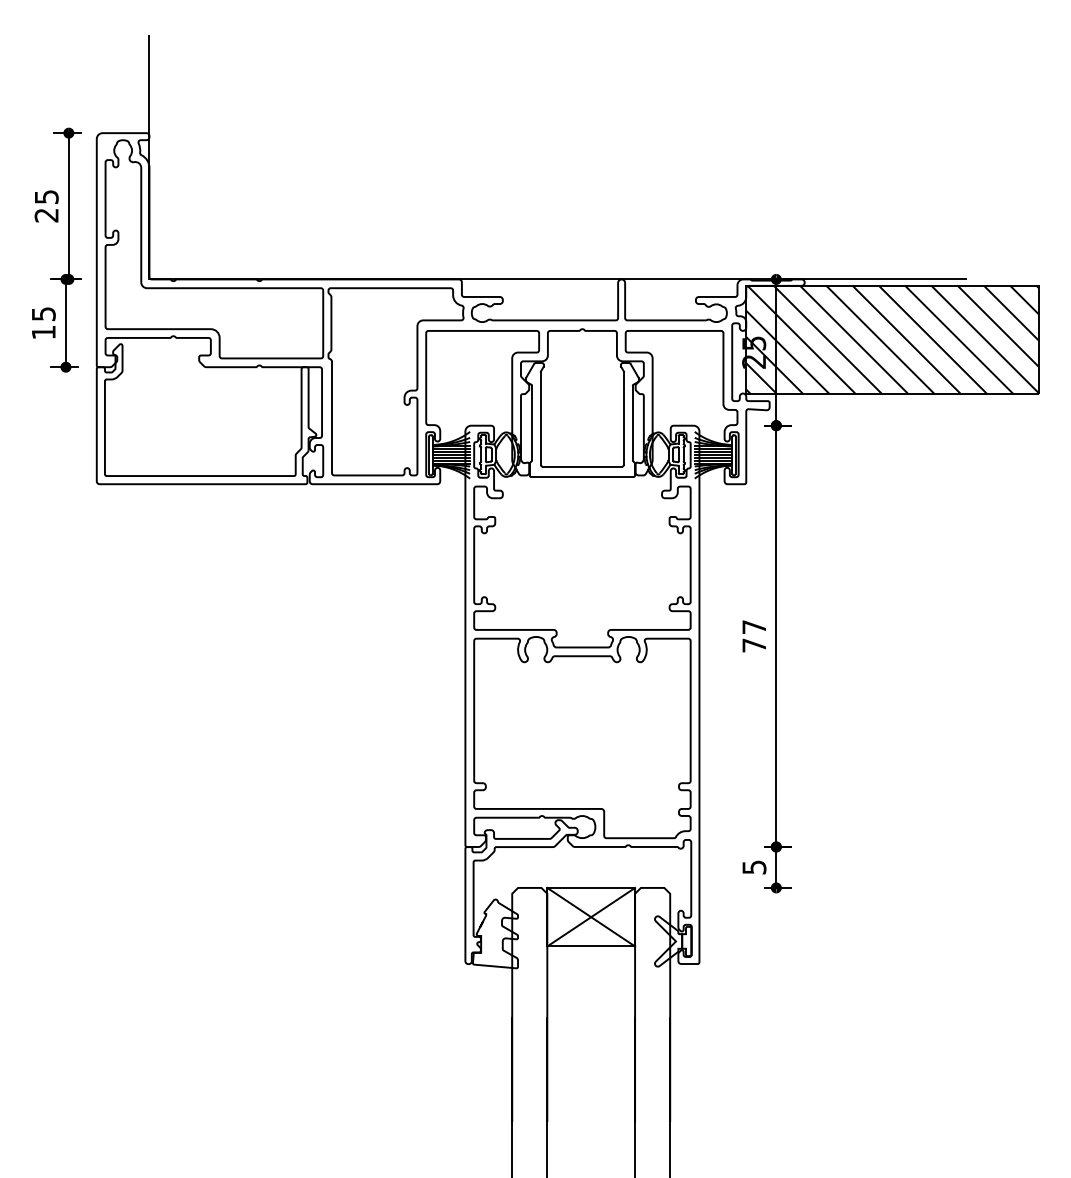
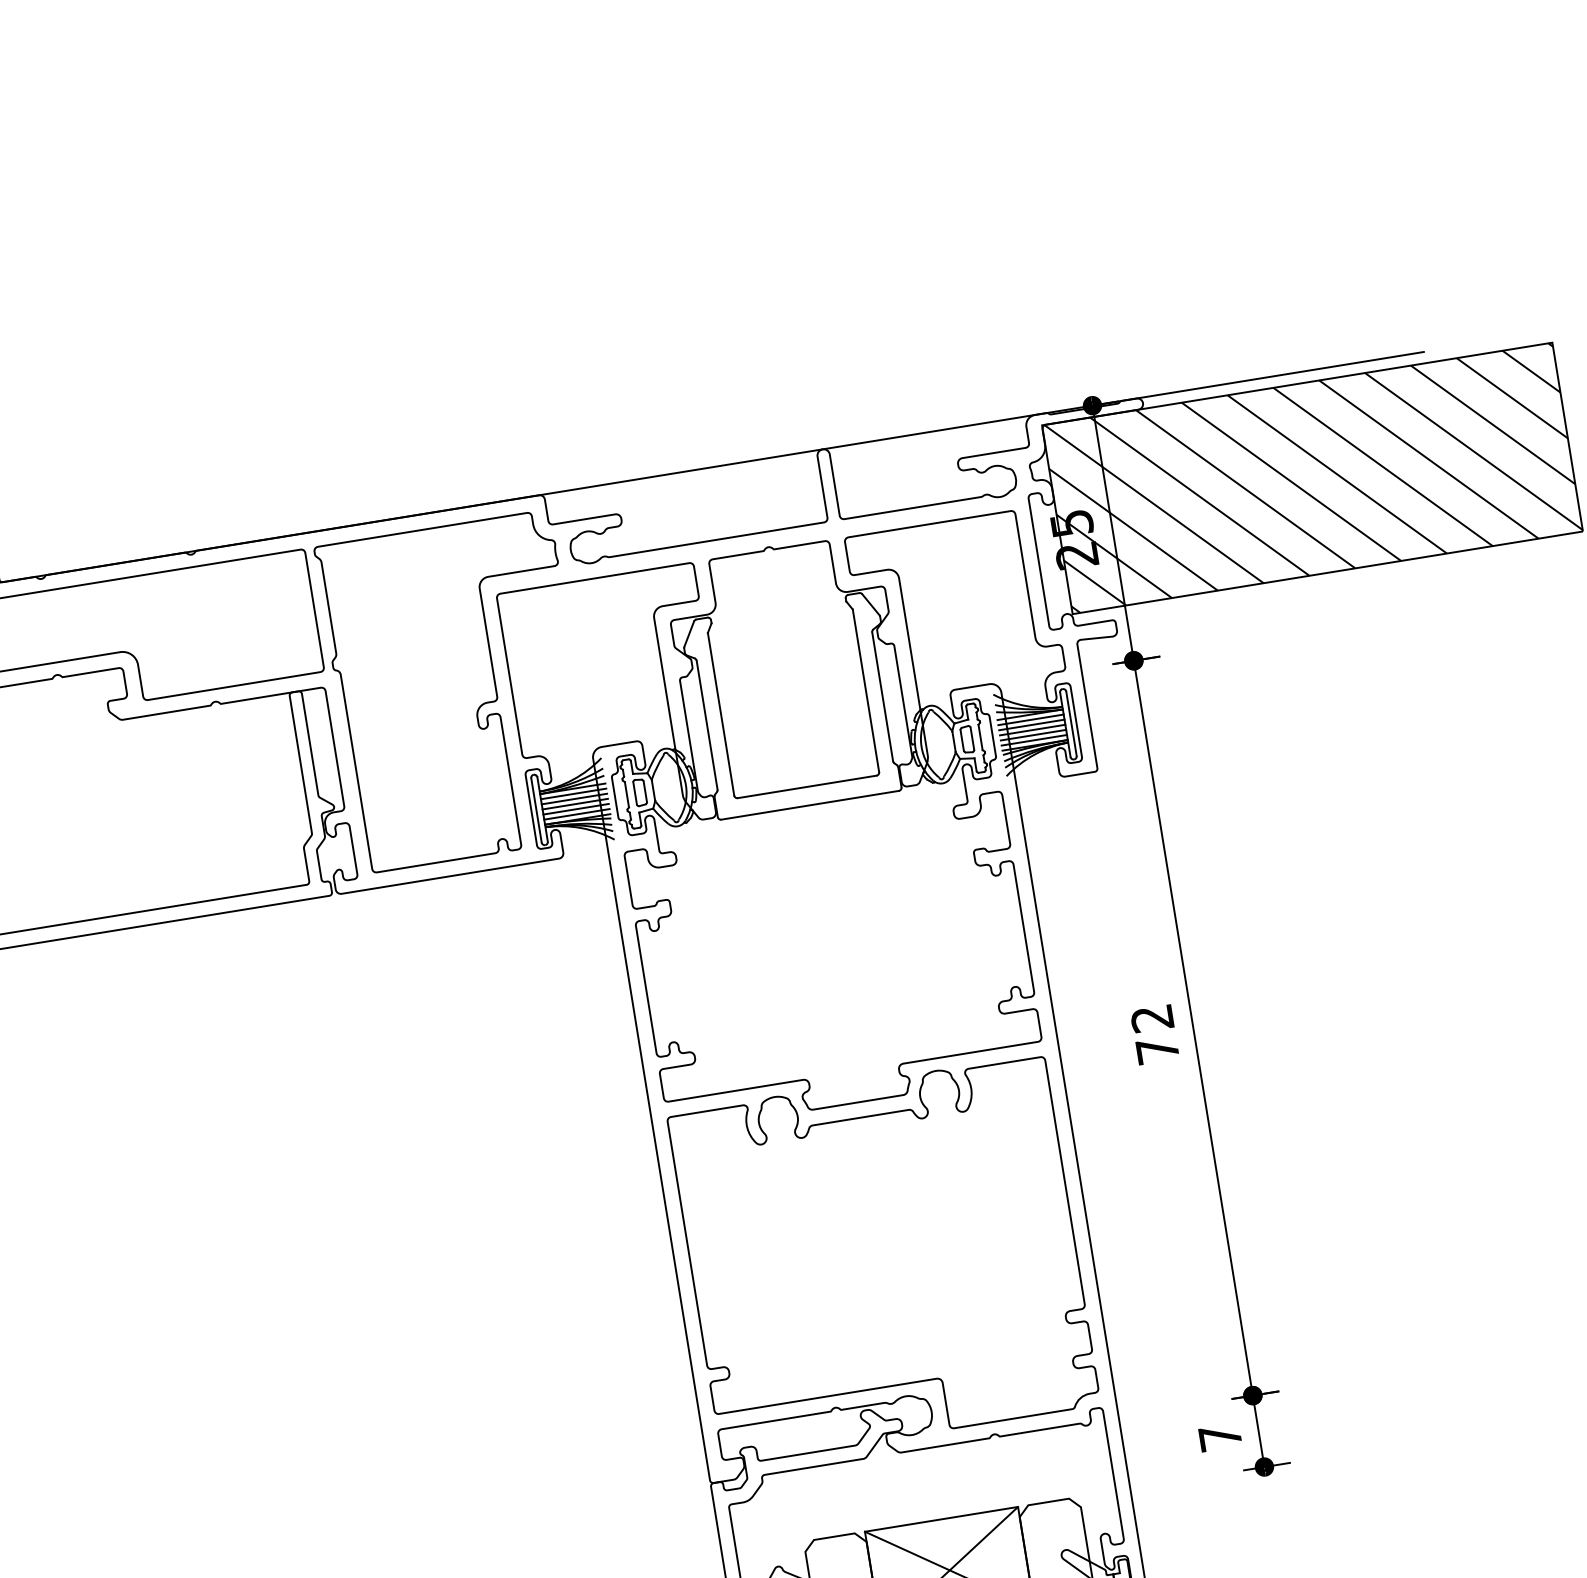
text: (753, 627) -> (1151, 1019), 77 -> 72
text: (754, 867) -> (1220, 1437), 5 -> 7

